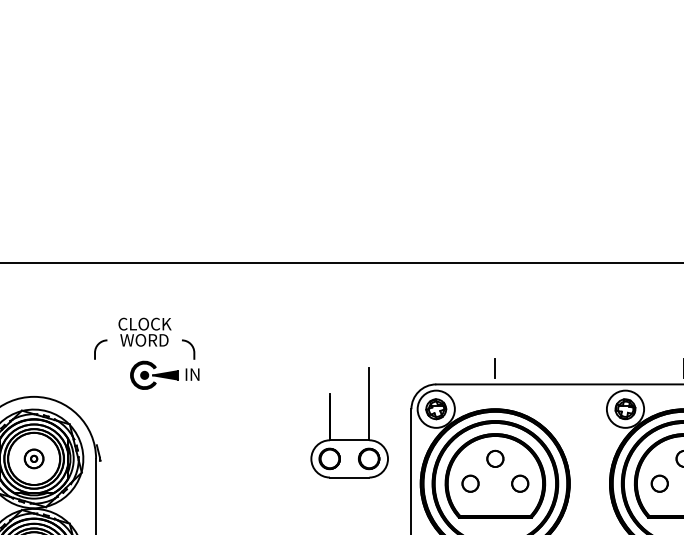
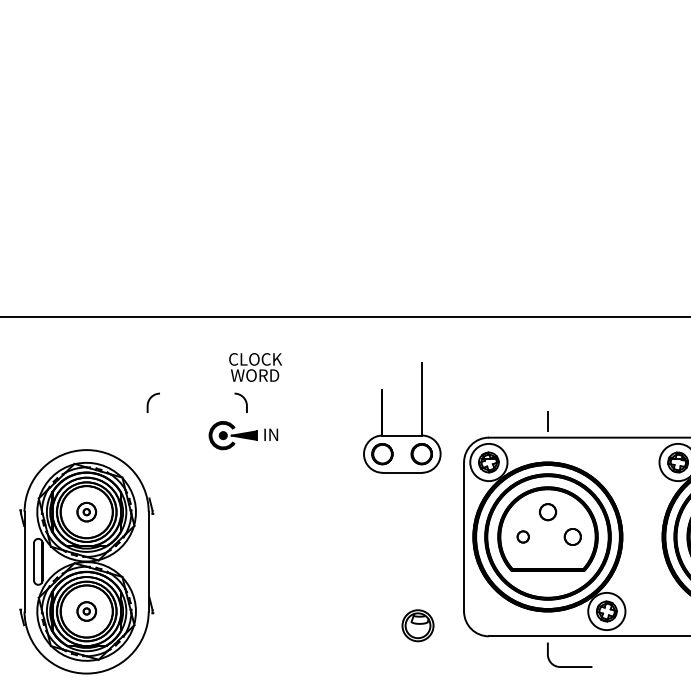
text: (144, 332) -> (255, 367), moved
part: (164, 375) -> (243, 435), moved
part: (349, 440) -> (402, 435), moved
circle: (470, 483) -> (523, 536), size x0.7

